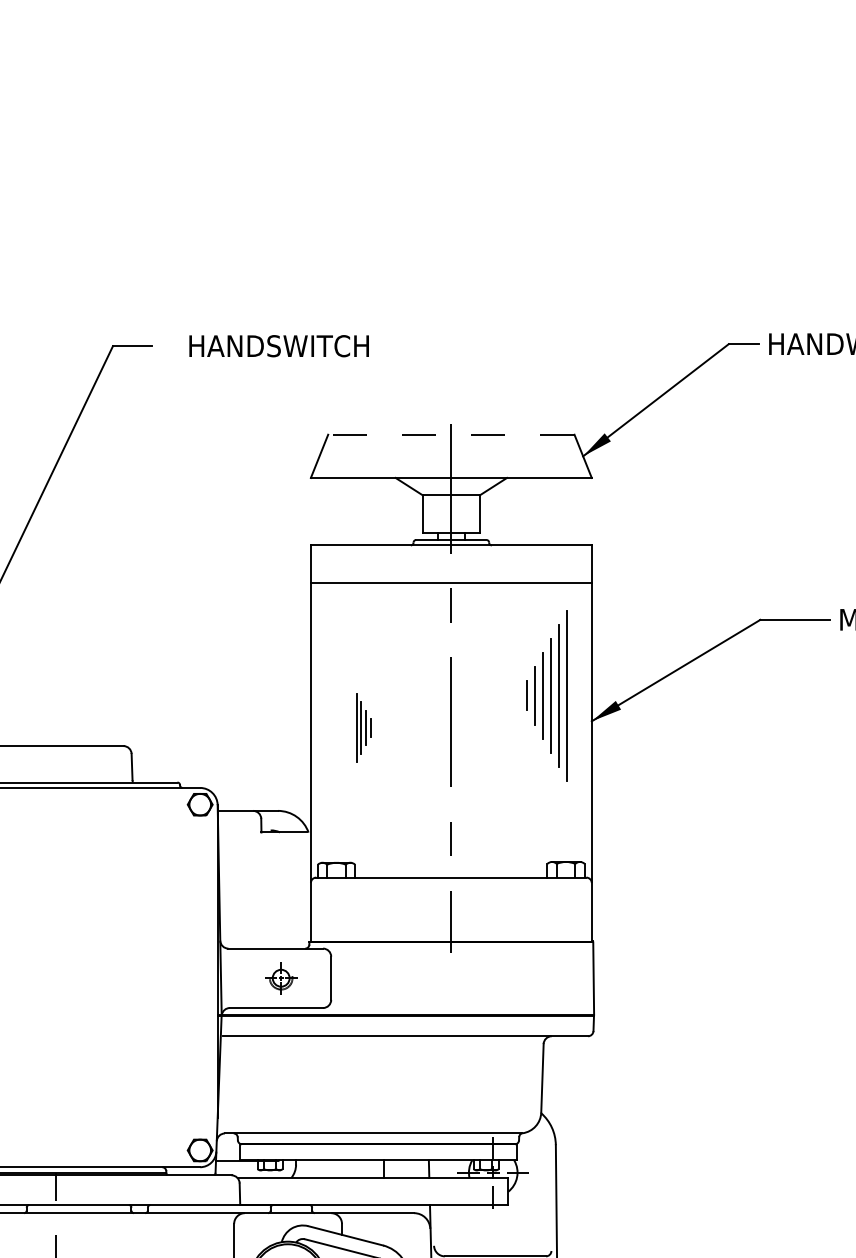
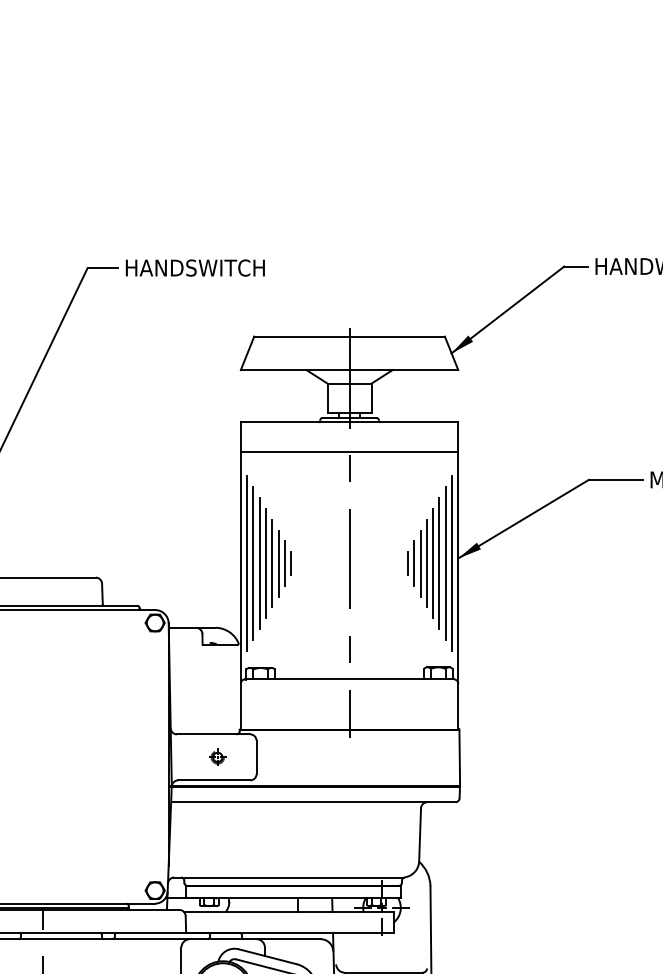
text: (278, 346) -> (194, 268), moved
line: (450, 434) -> (348, 336), dashed -> solid
part: (546, 695) -> (423, 563), moved
line: (319, 727) -> (247, 563), added
line: (327, 727) -> (253, 563), added
line: (335, 727) -> (259, 563), added
line: (343, 727) -> (266, 563), added
part: (363, 727) -> (281, 563), size x1.67
line: (575, 727) -> (445, 563), added
line: (583, 727) -> (451, 563), added
part: (280, 978) -> (217, 757), size x0.71

